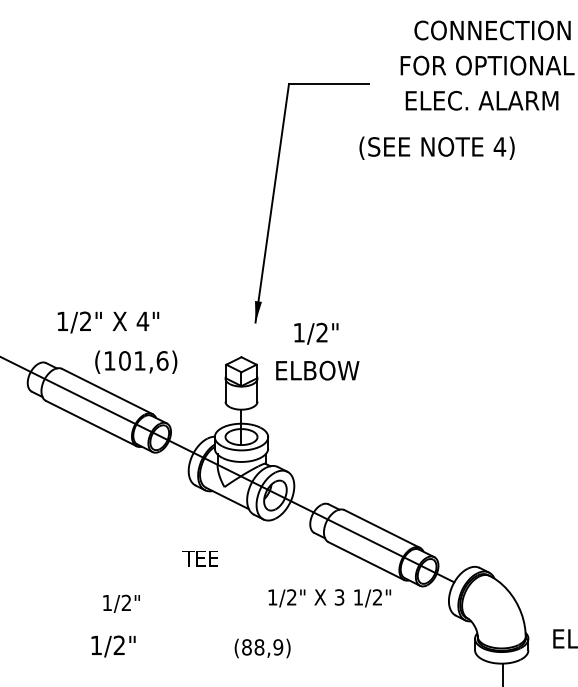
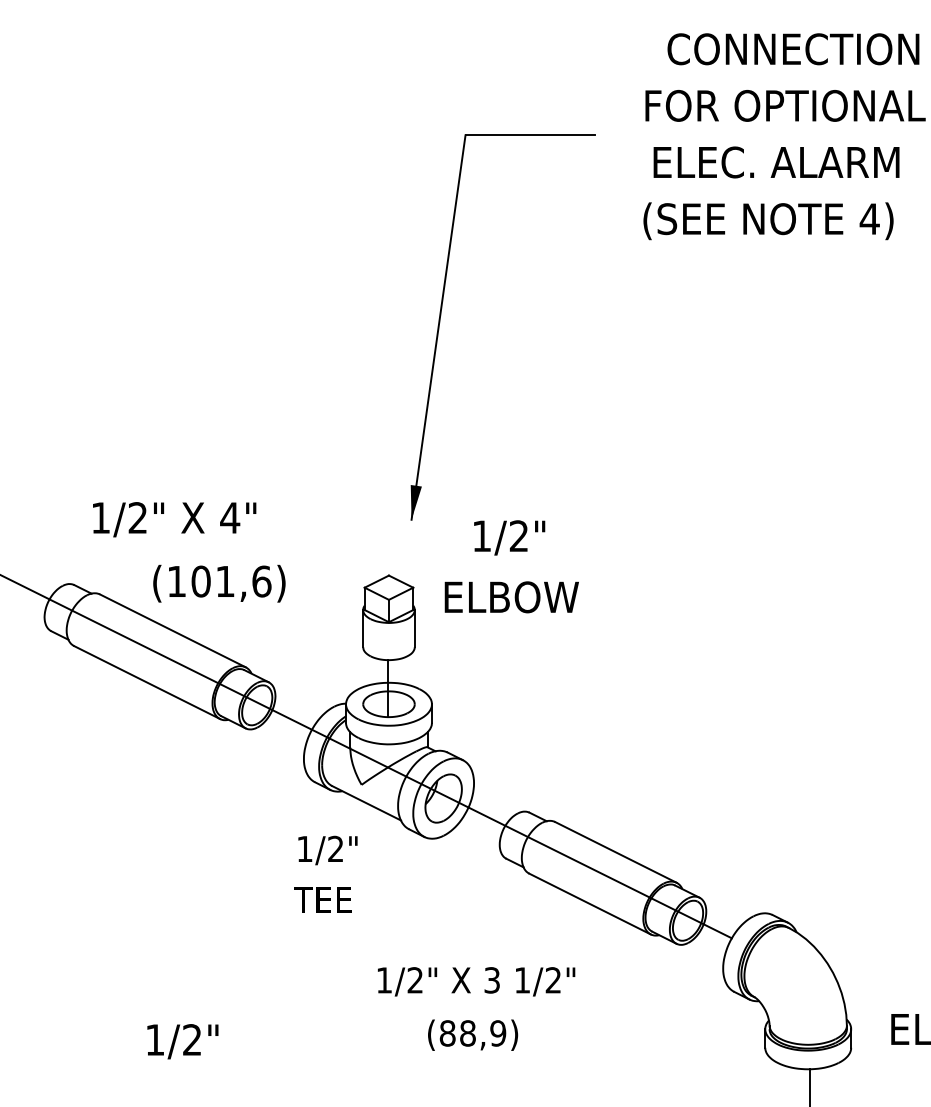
text: (436, 147) -> (767, 220), moved
text: (329, 598) -> (475, 982), moved
text: (121, 603) -> (327, 849), moved
text: (262, 648) -> (472, 1035), moved

